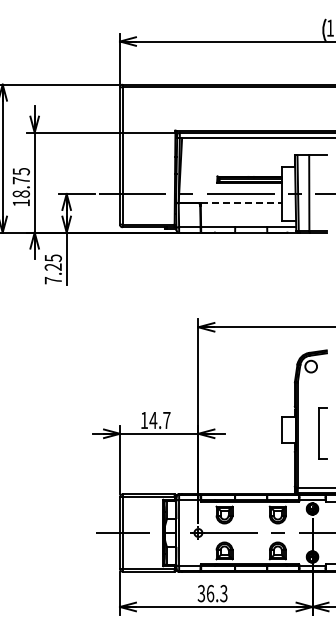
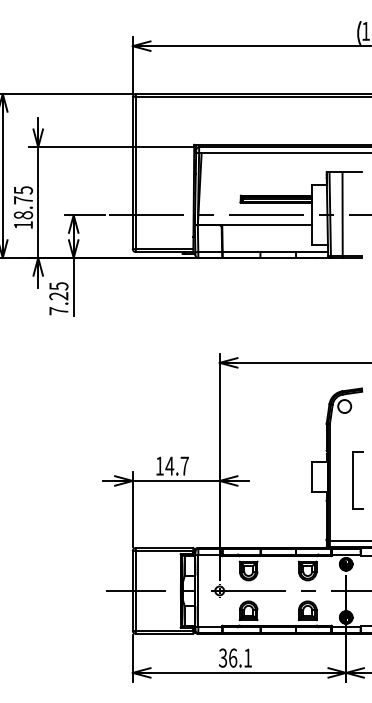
line: (241, 203) -> (267, 225), dashed -> solid
text: (223, 593) -> (247, 657), 36.3 -> 36.1

